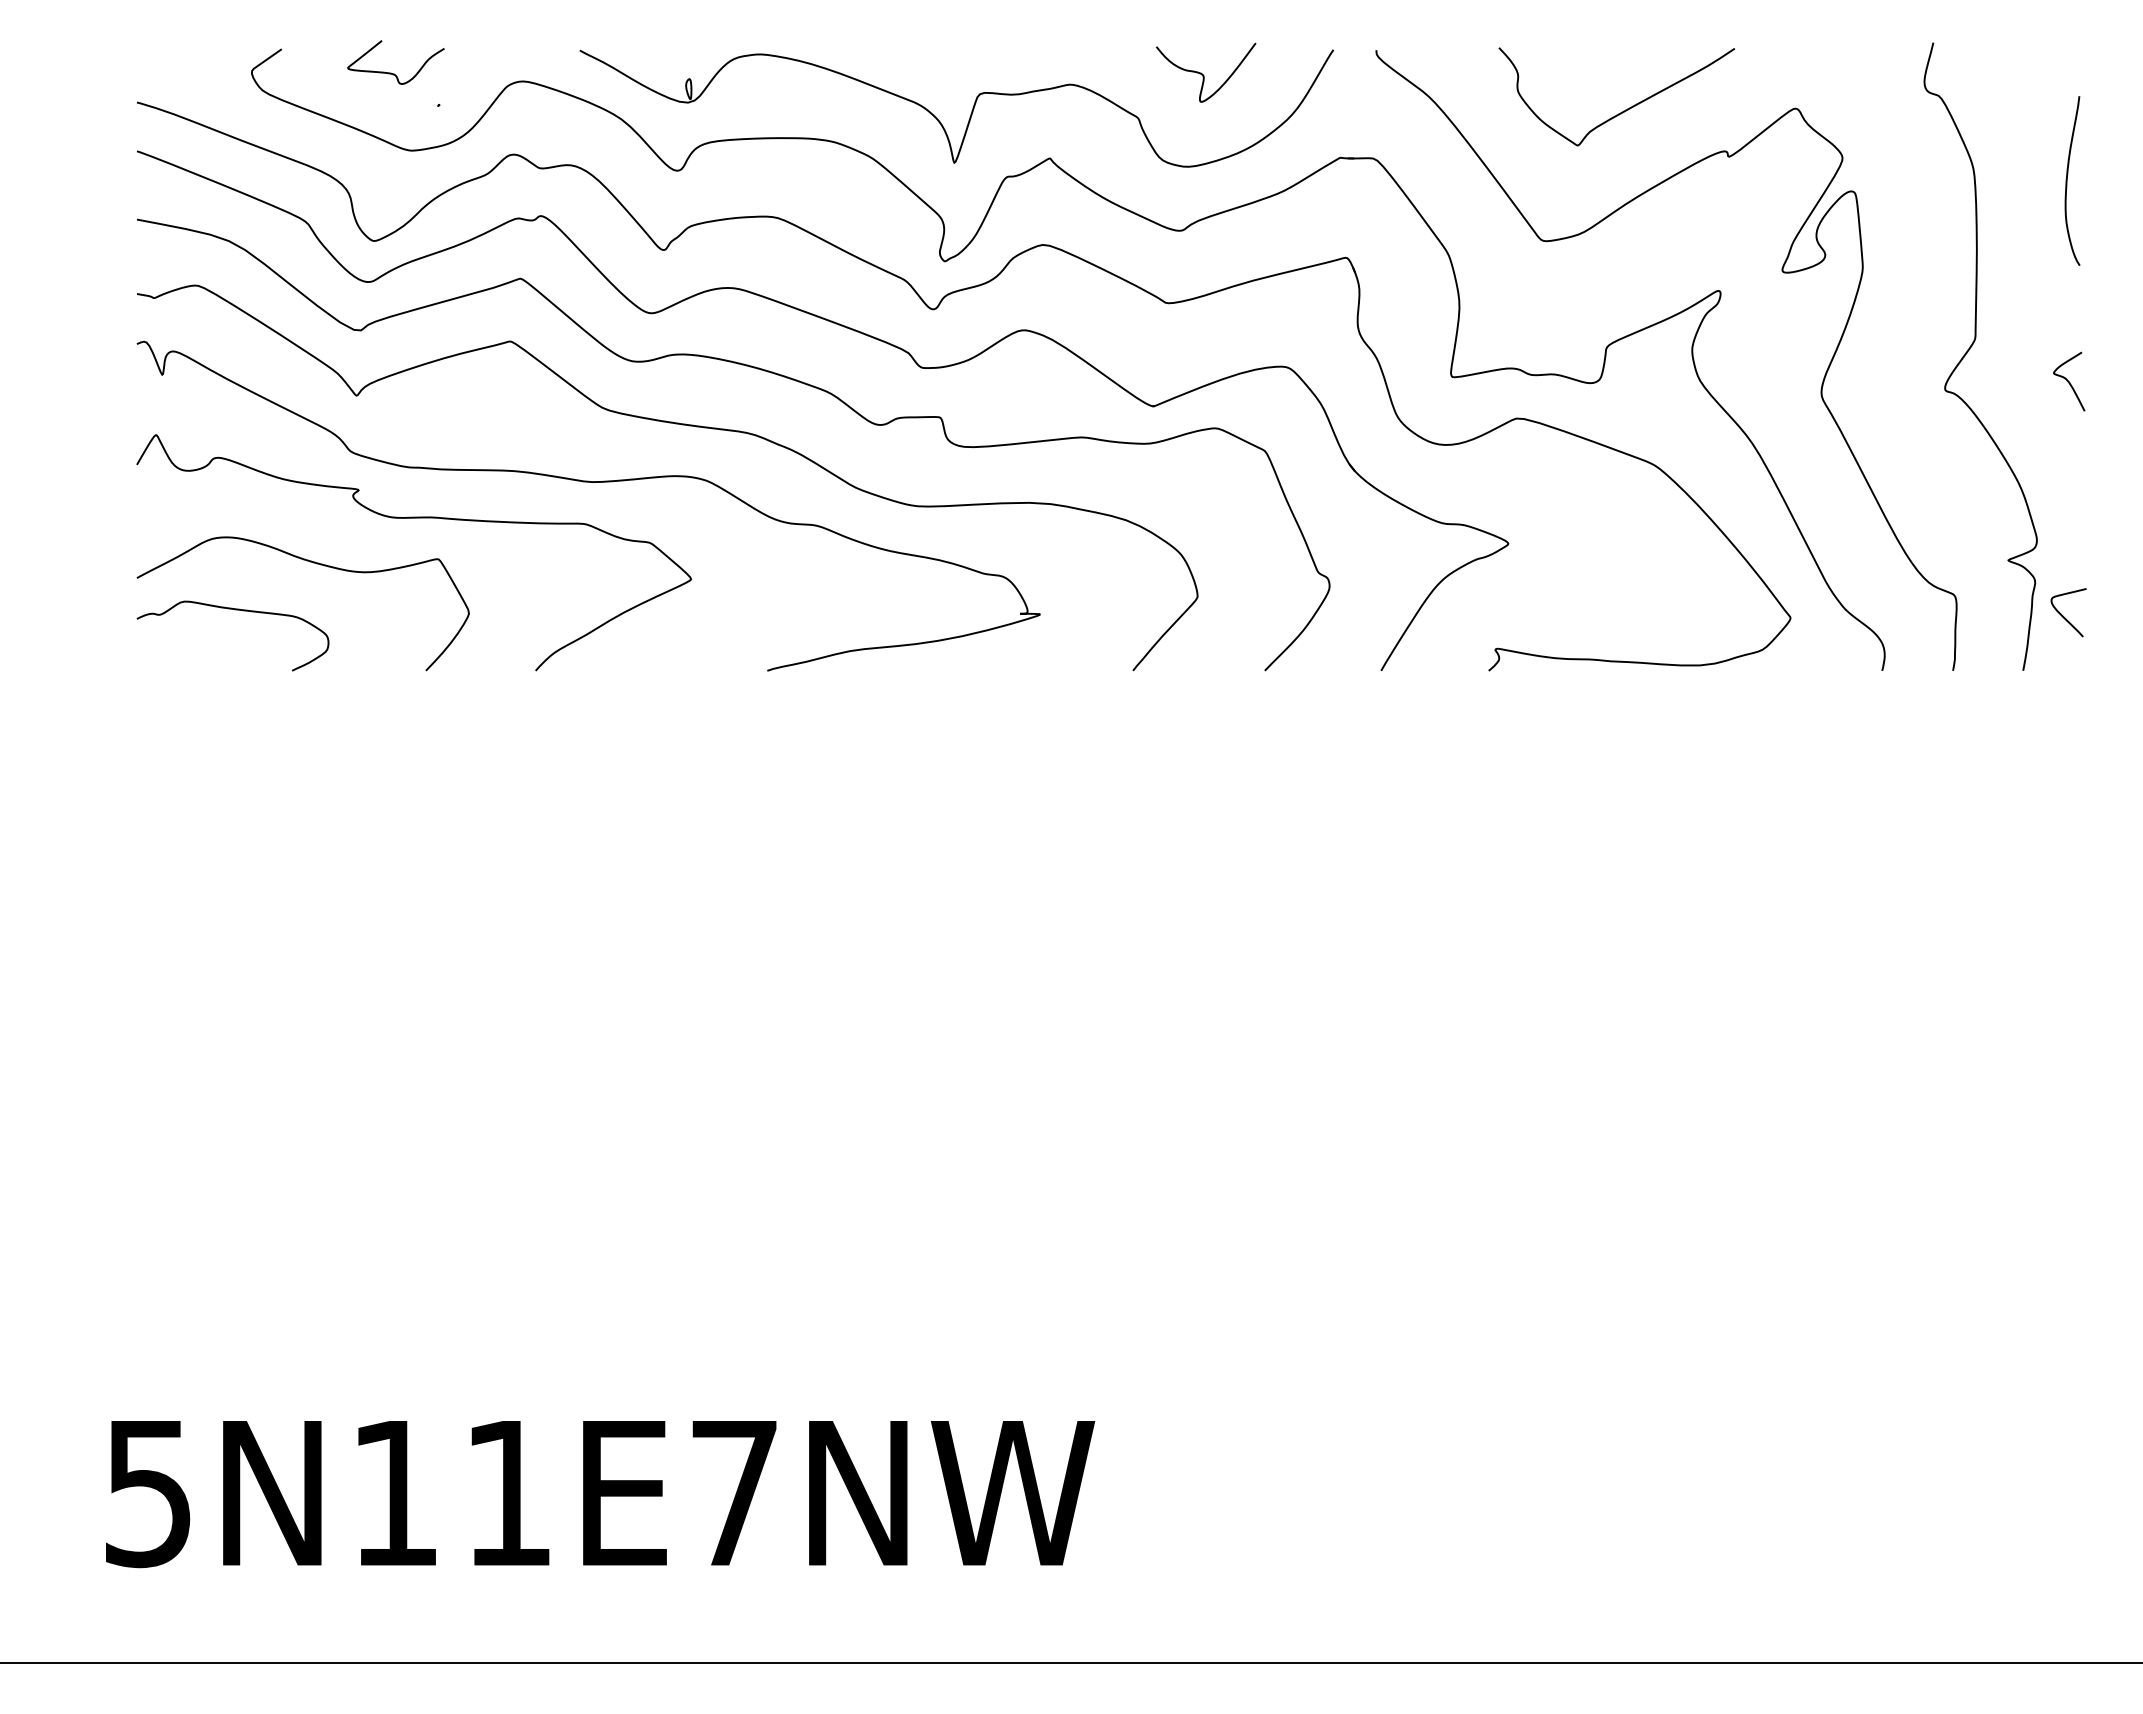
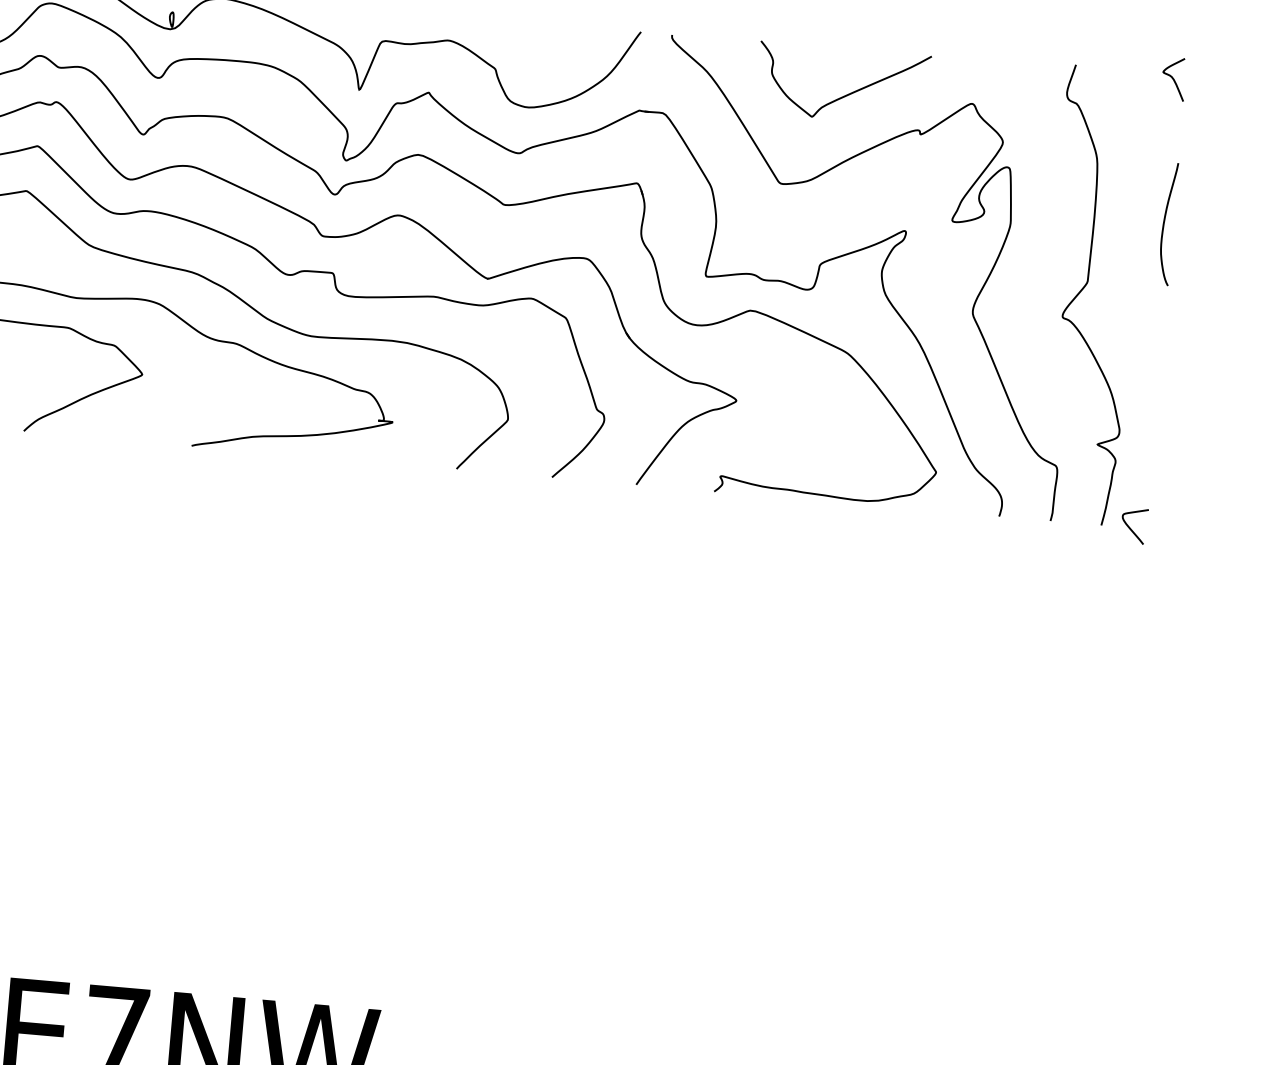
curve: (1203, 74) -> (545, 41), removed
curve: (2067, 180) -> (1164, 223), moved
curve: (2069, 381) -> (1174, 79), moved
curve: (2064, 616) -> (1131, 528), moved

